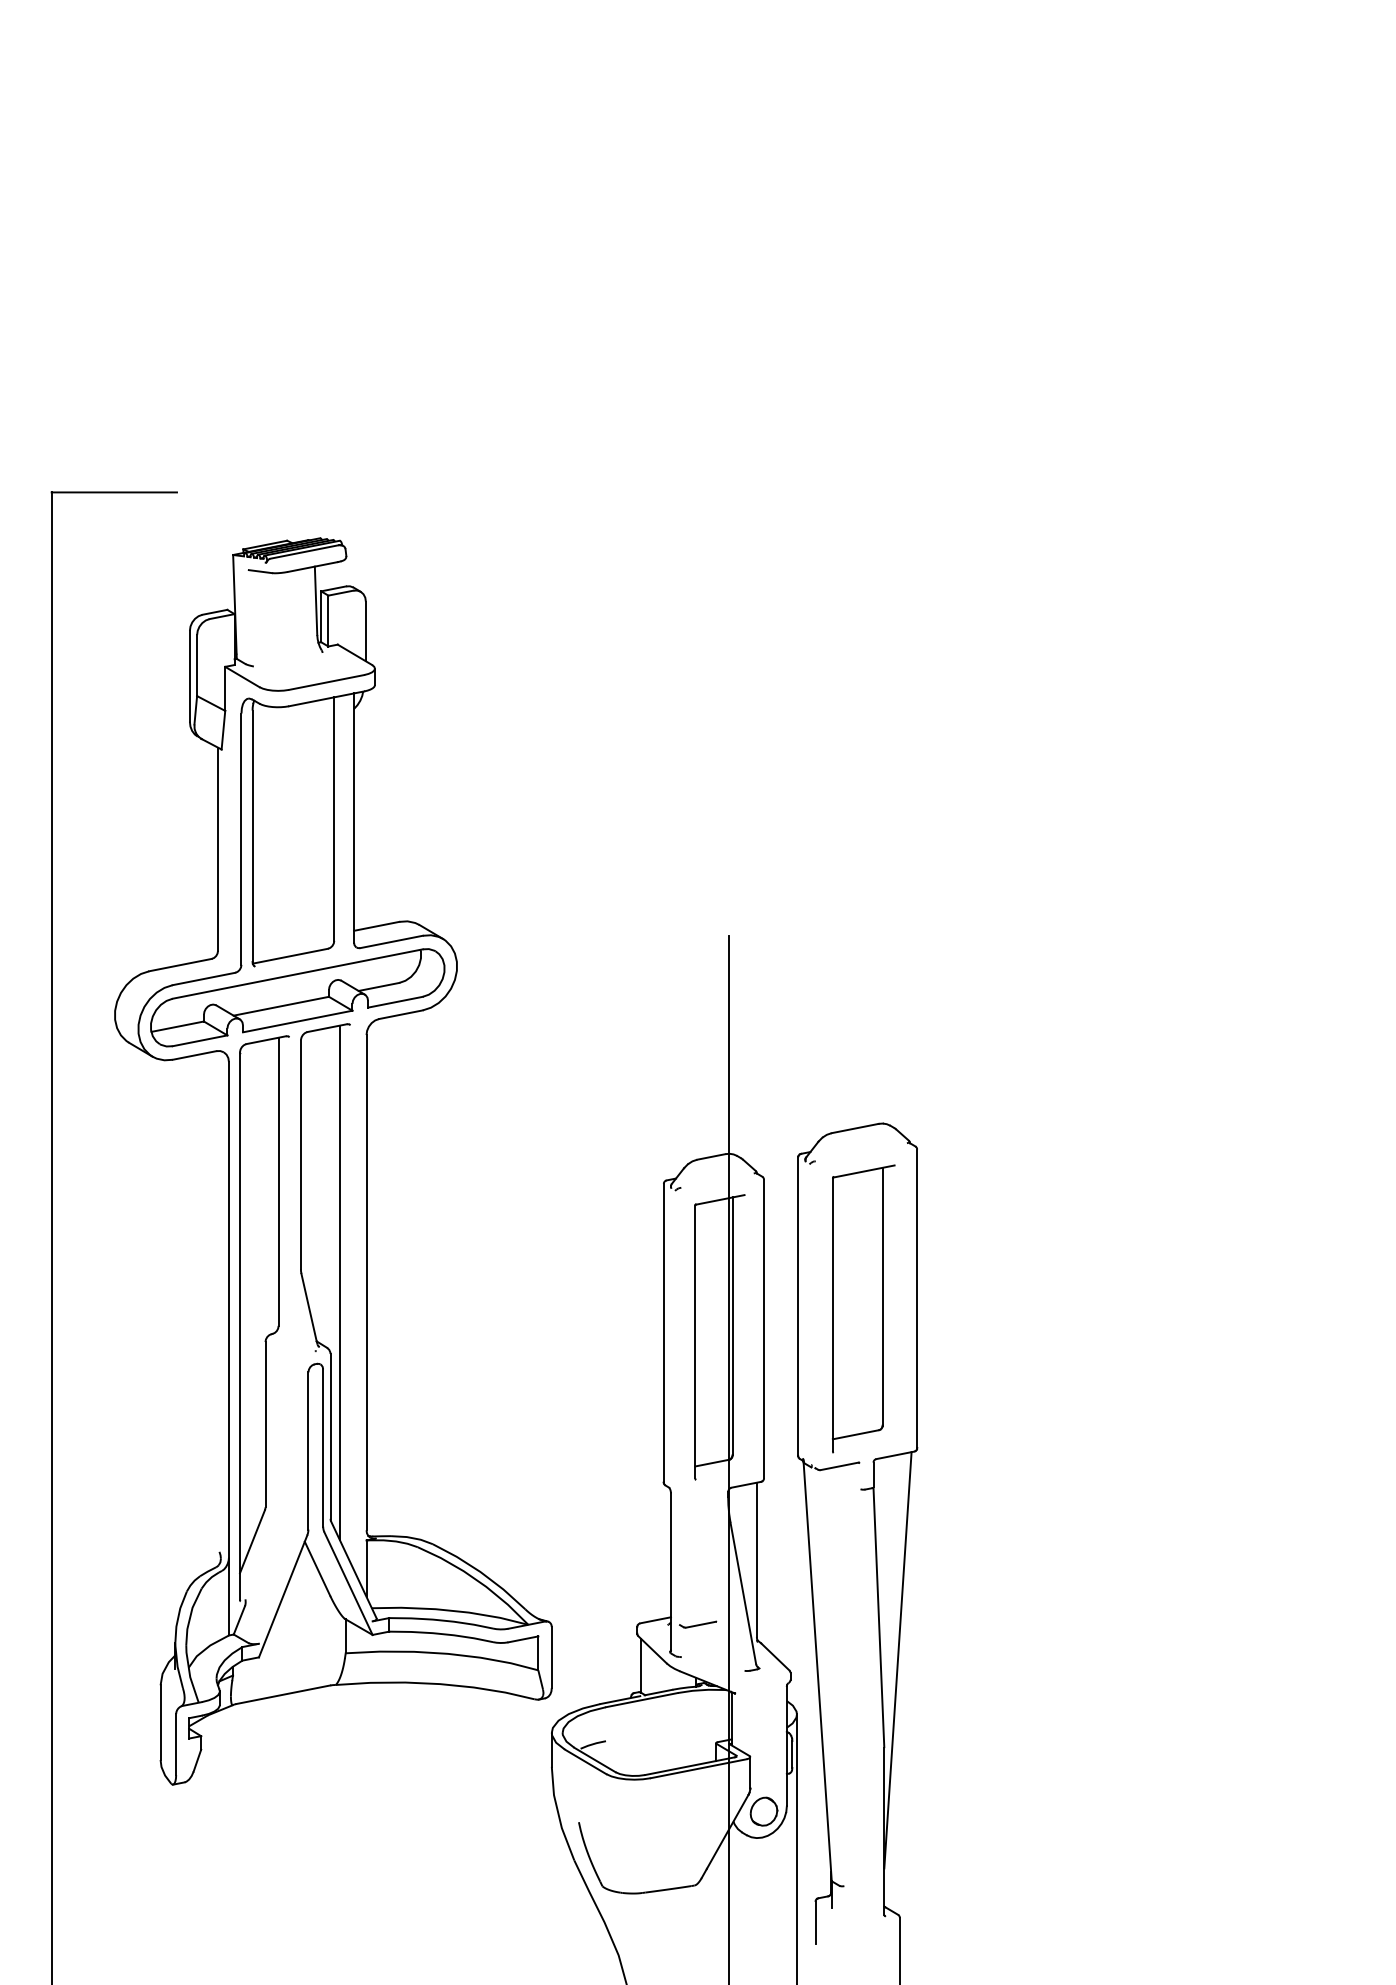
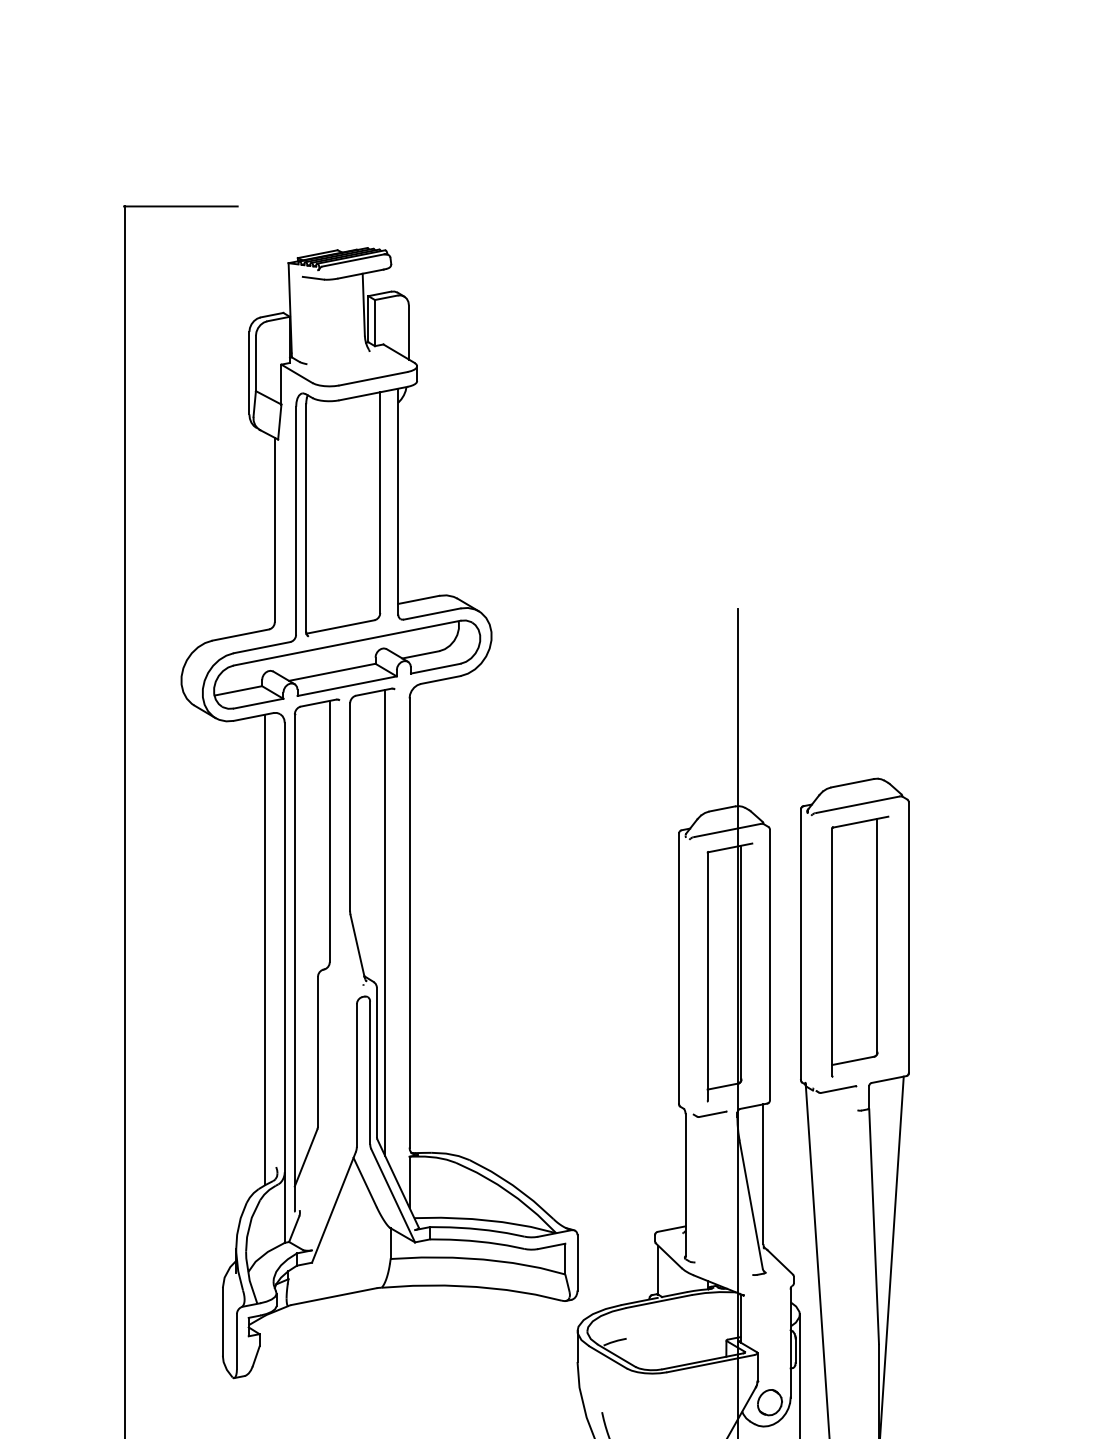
line: (860, 1152) -> (857, 804), added
line: (717, 1180) -> (727, 830), added
line: (207, 1311) -> (265, 949), added
part: (698, 1624) -> (710, 1114), moved

